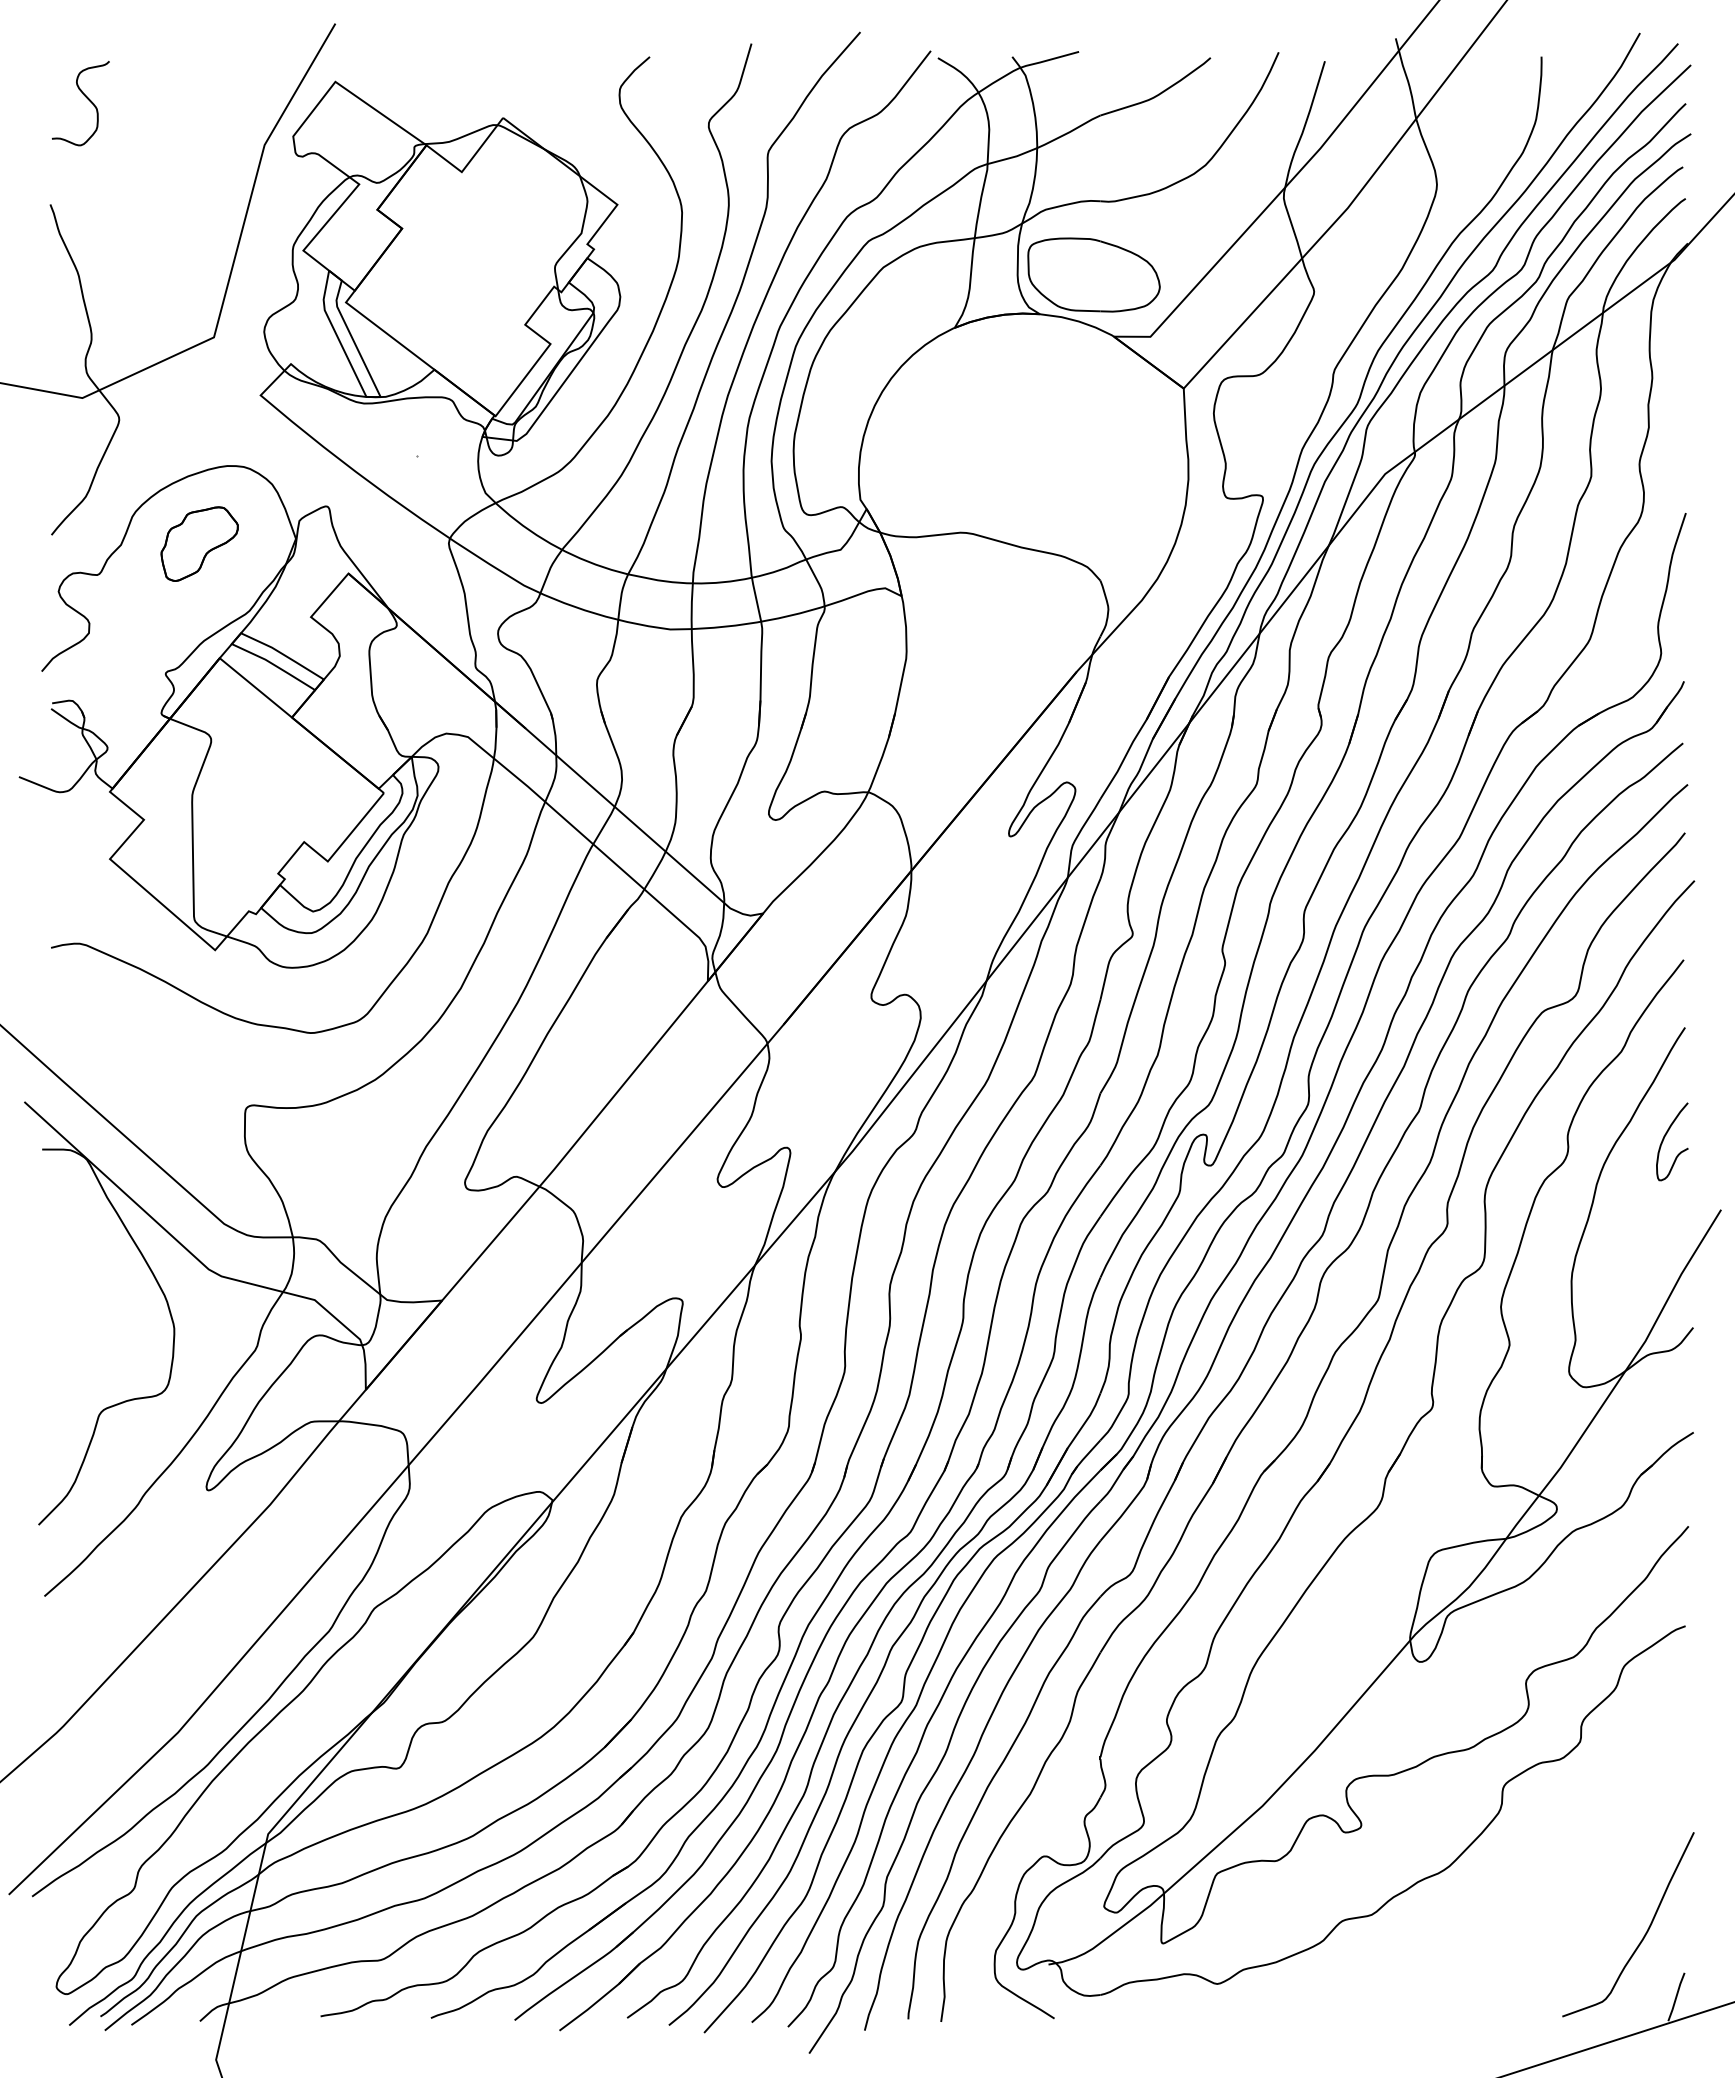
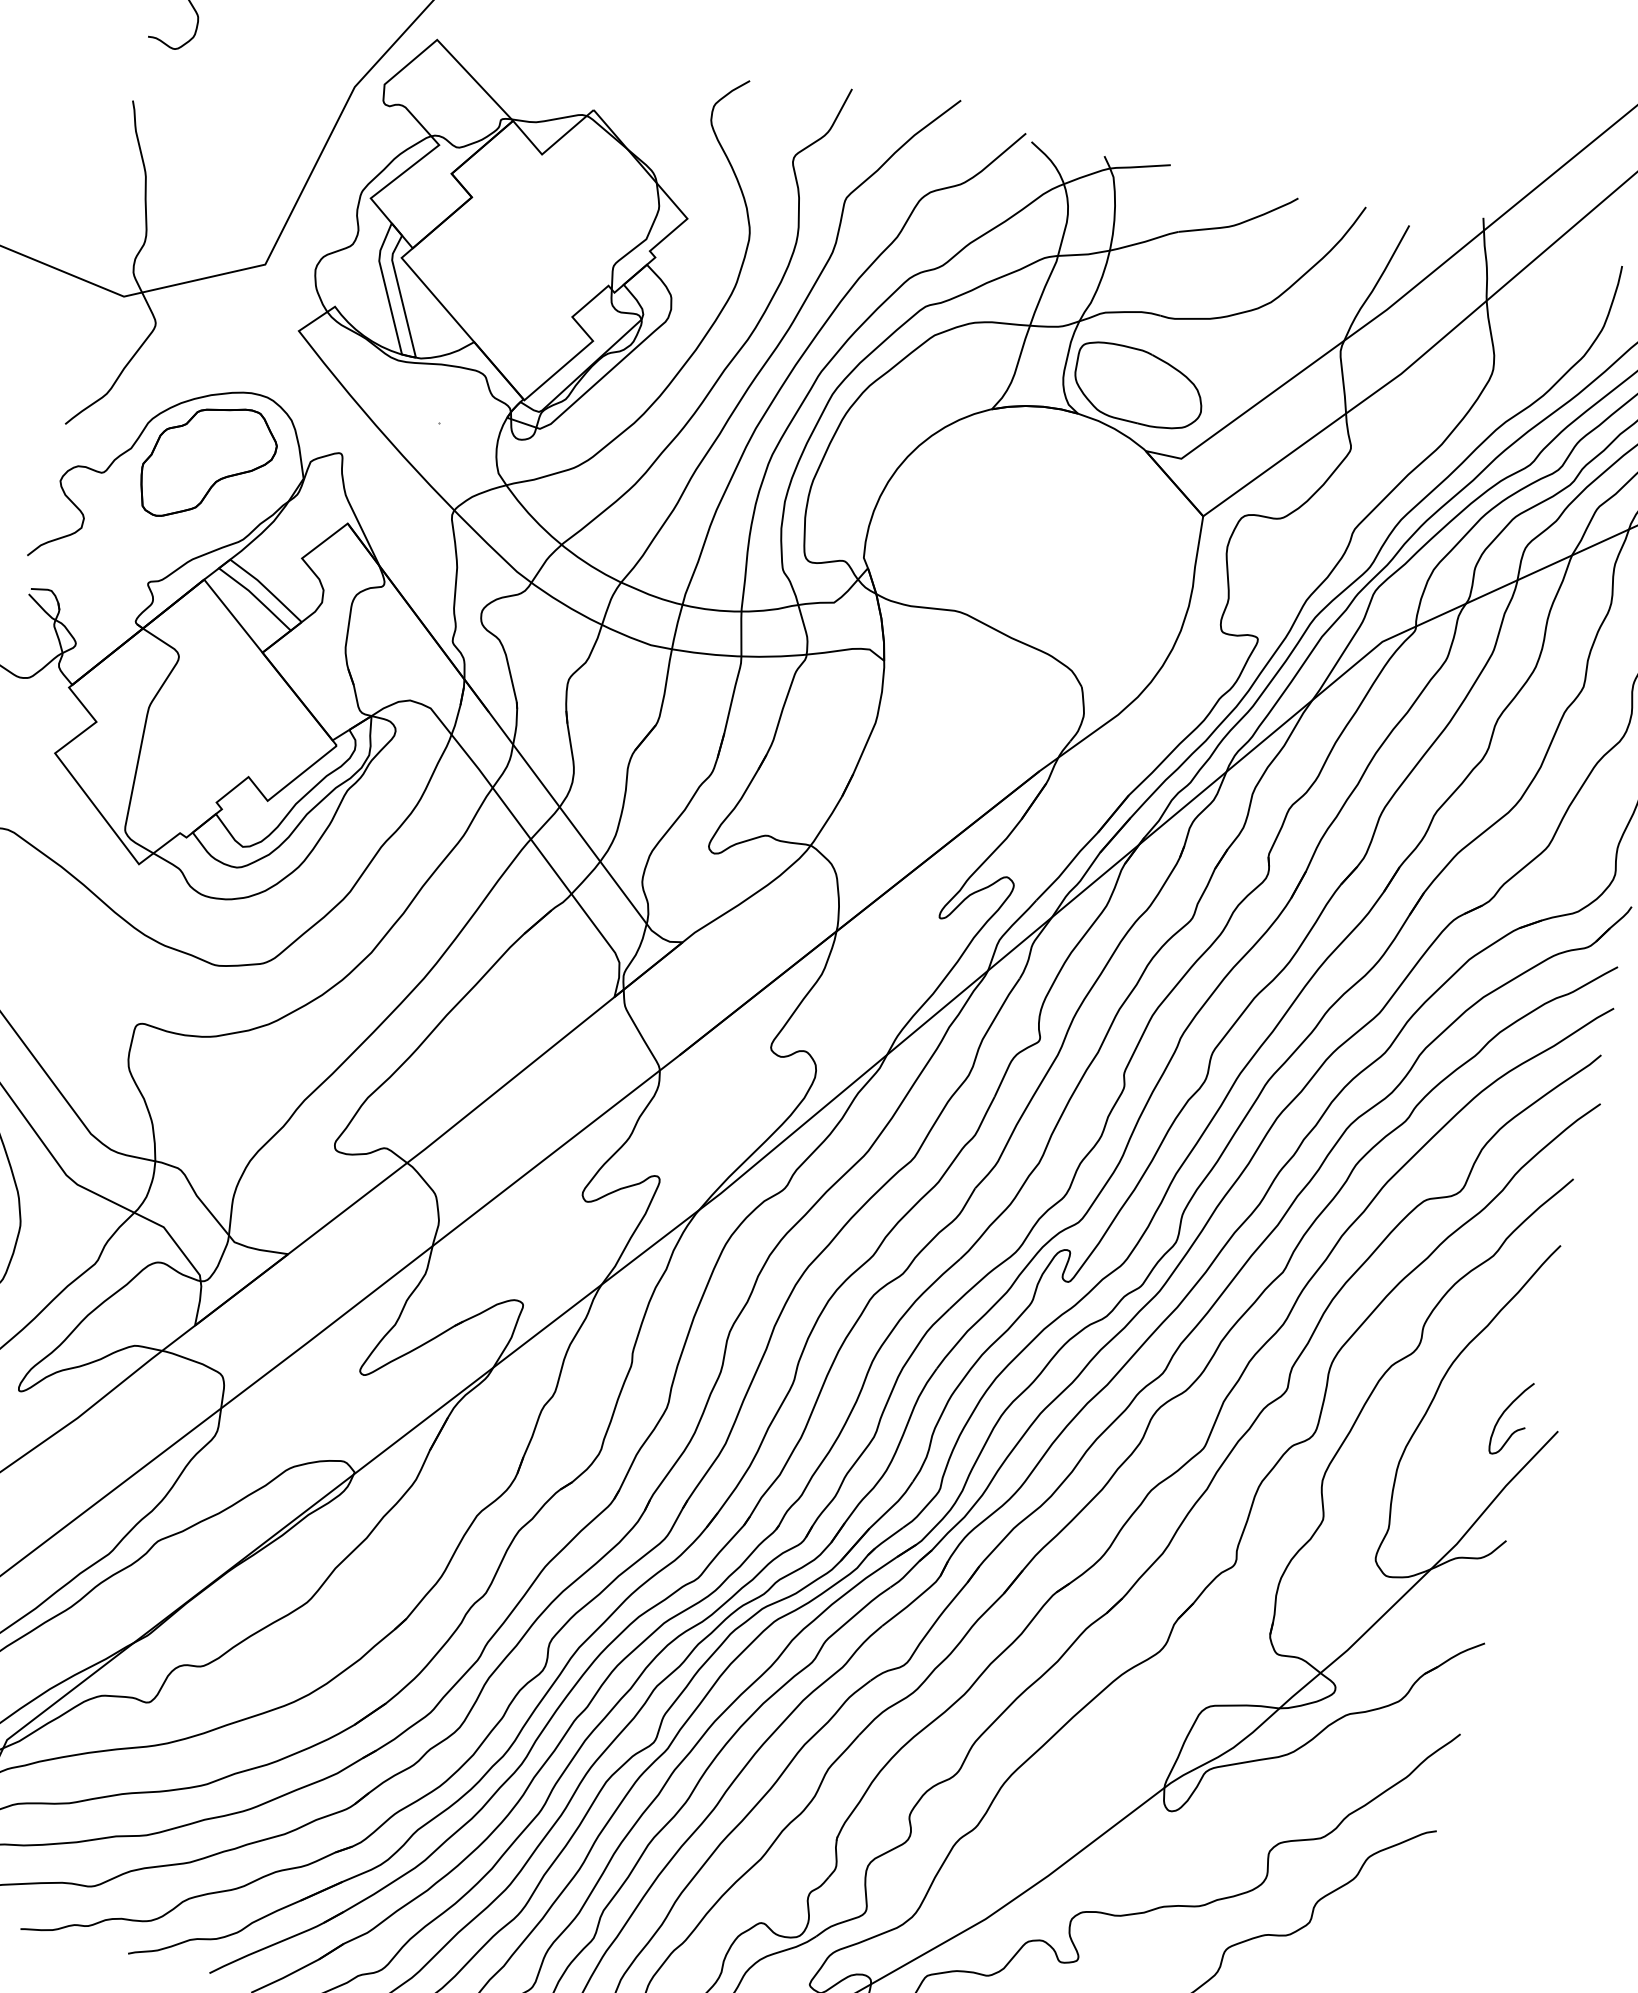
part: (199, 543) -> (208, 463), size x1.67
curve: (1664, 1139) -> (1503, 1414), moved

